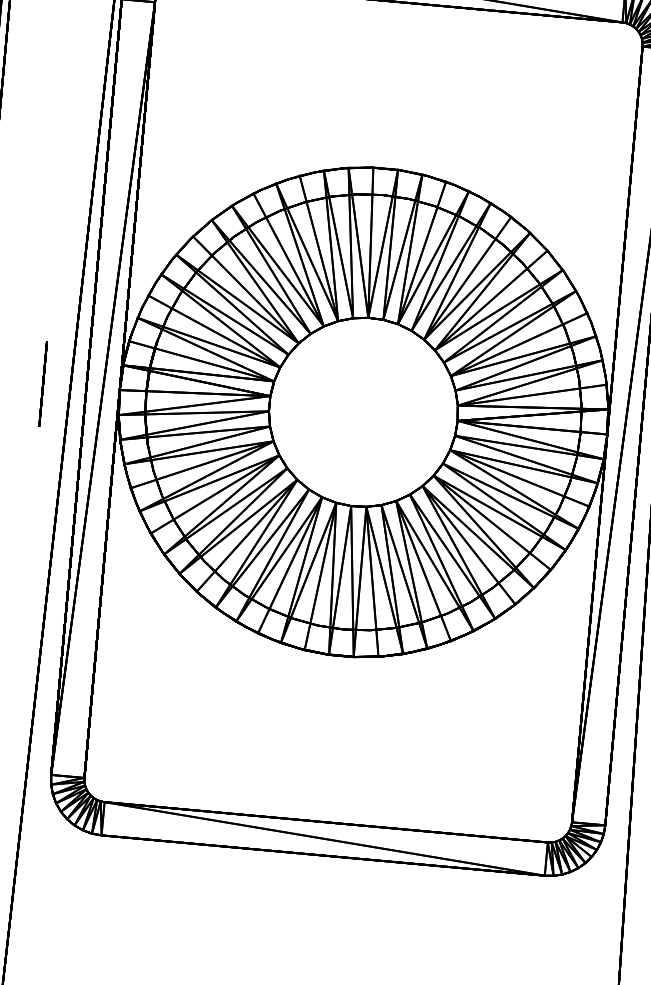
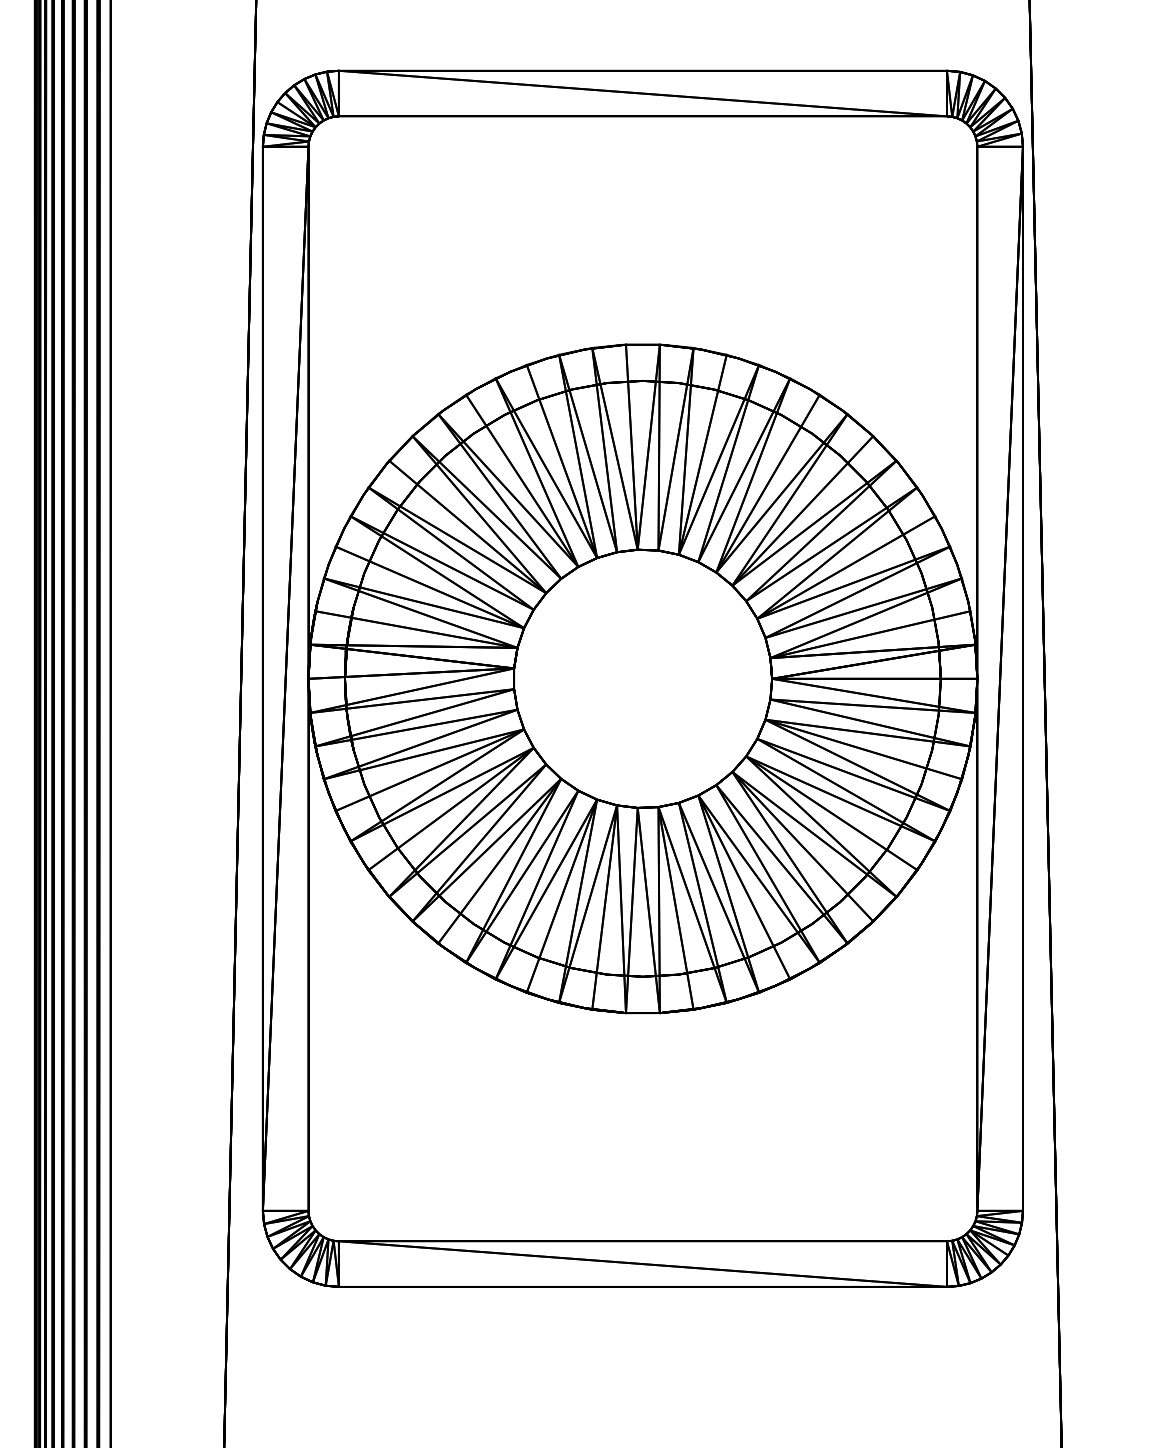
line: (43, 383) -> (203, 679), removed

